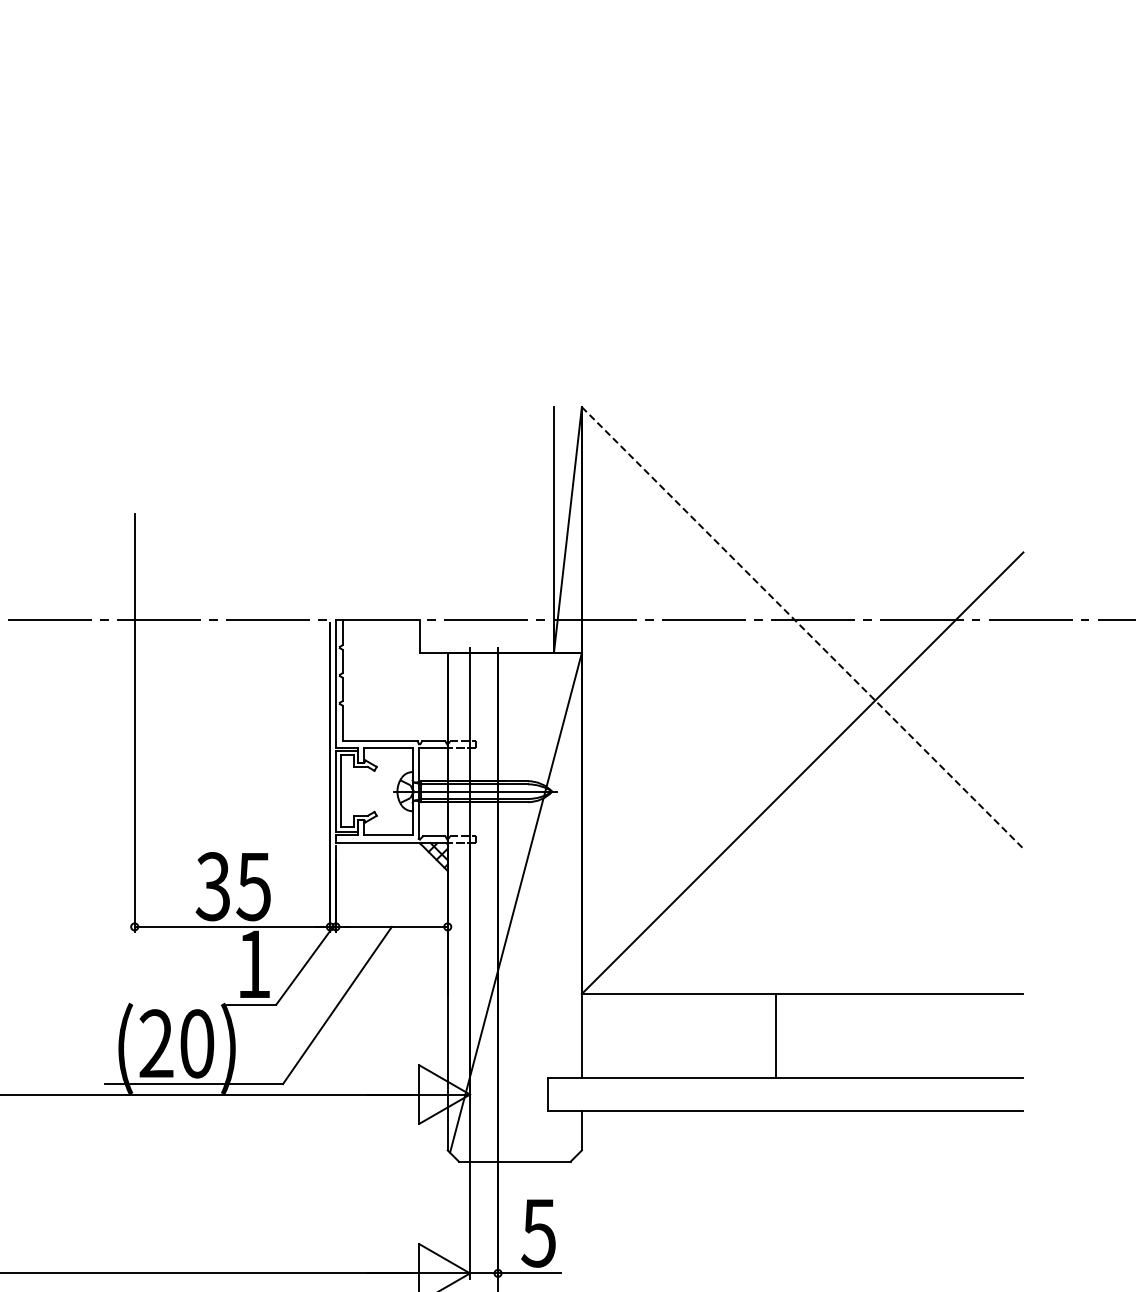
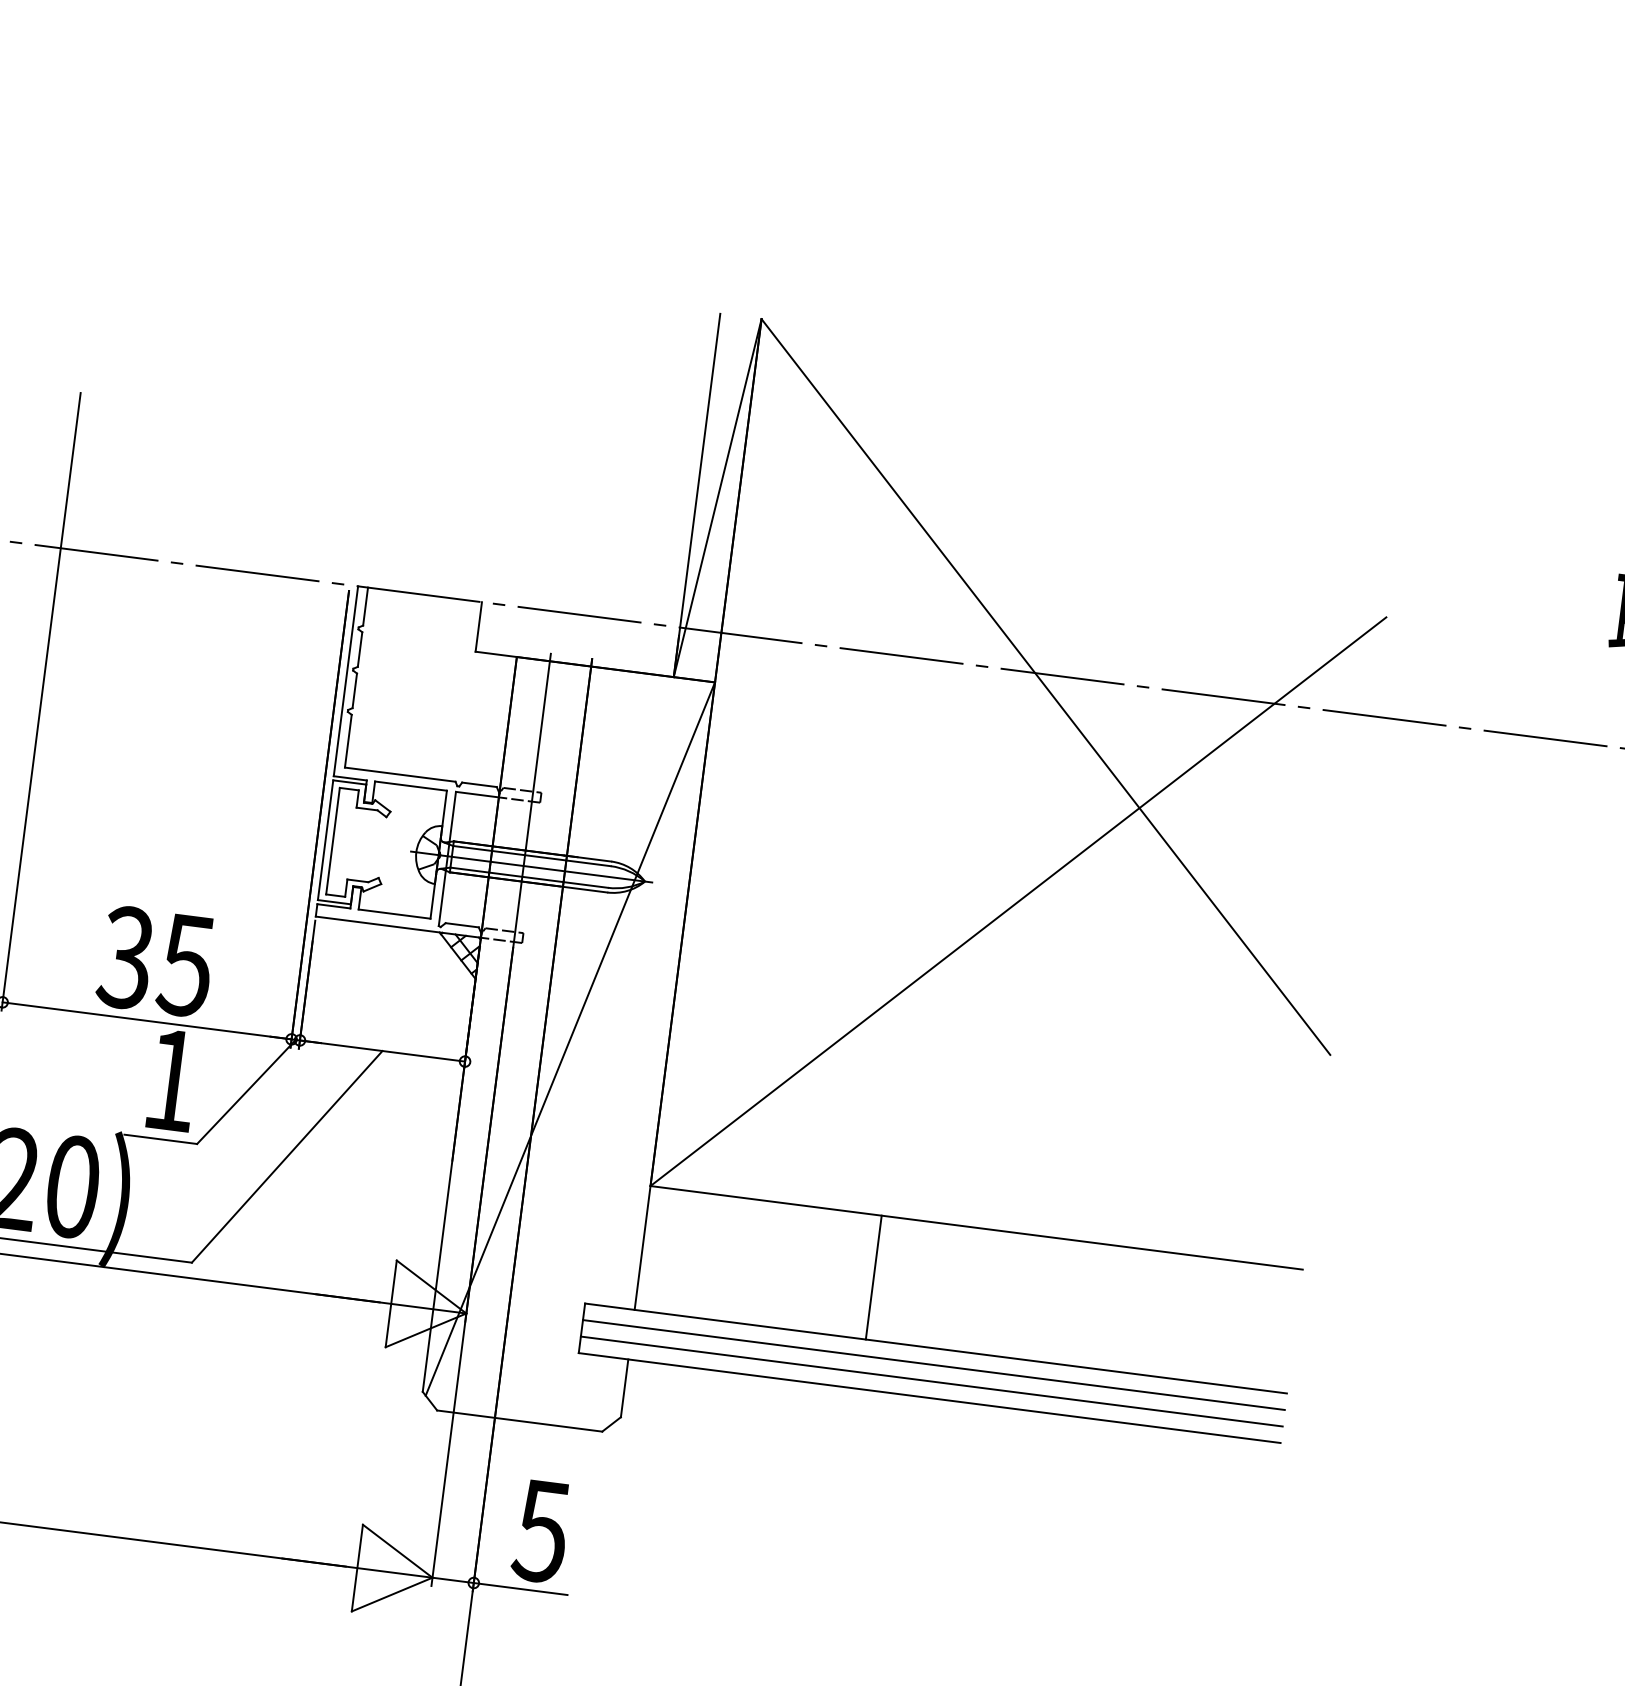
line: (802, 628) -> (1045, 687), dashed -> solid
line: (776, 1035) -> (874, 1277), moved
line: (785, 1088) -> (933, 1364), added
line: (785, 1100) -> (931, 1381), added

